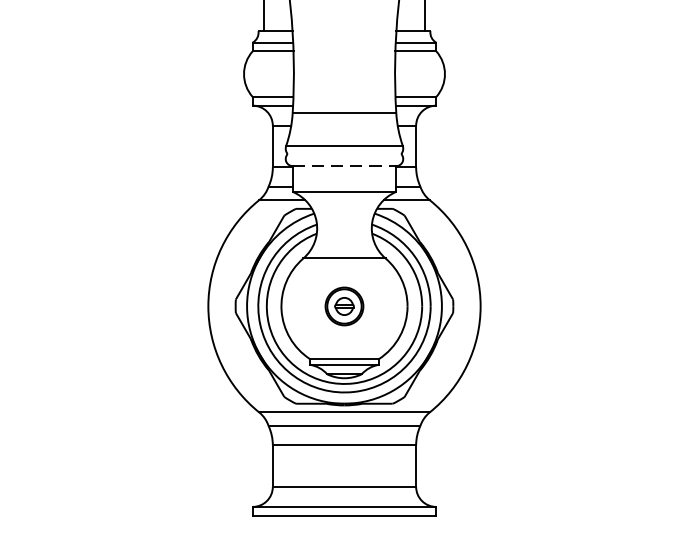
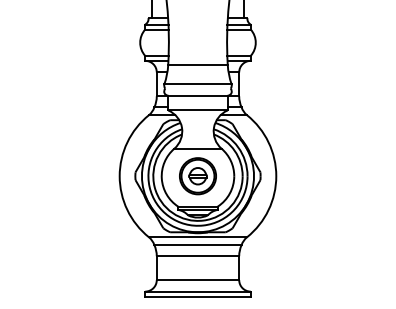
line: (345, 165) -> (198, 95), dashed -> solid
part: (343, 306) -> (197, 176), size x1.67

